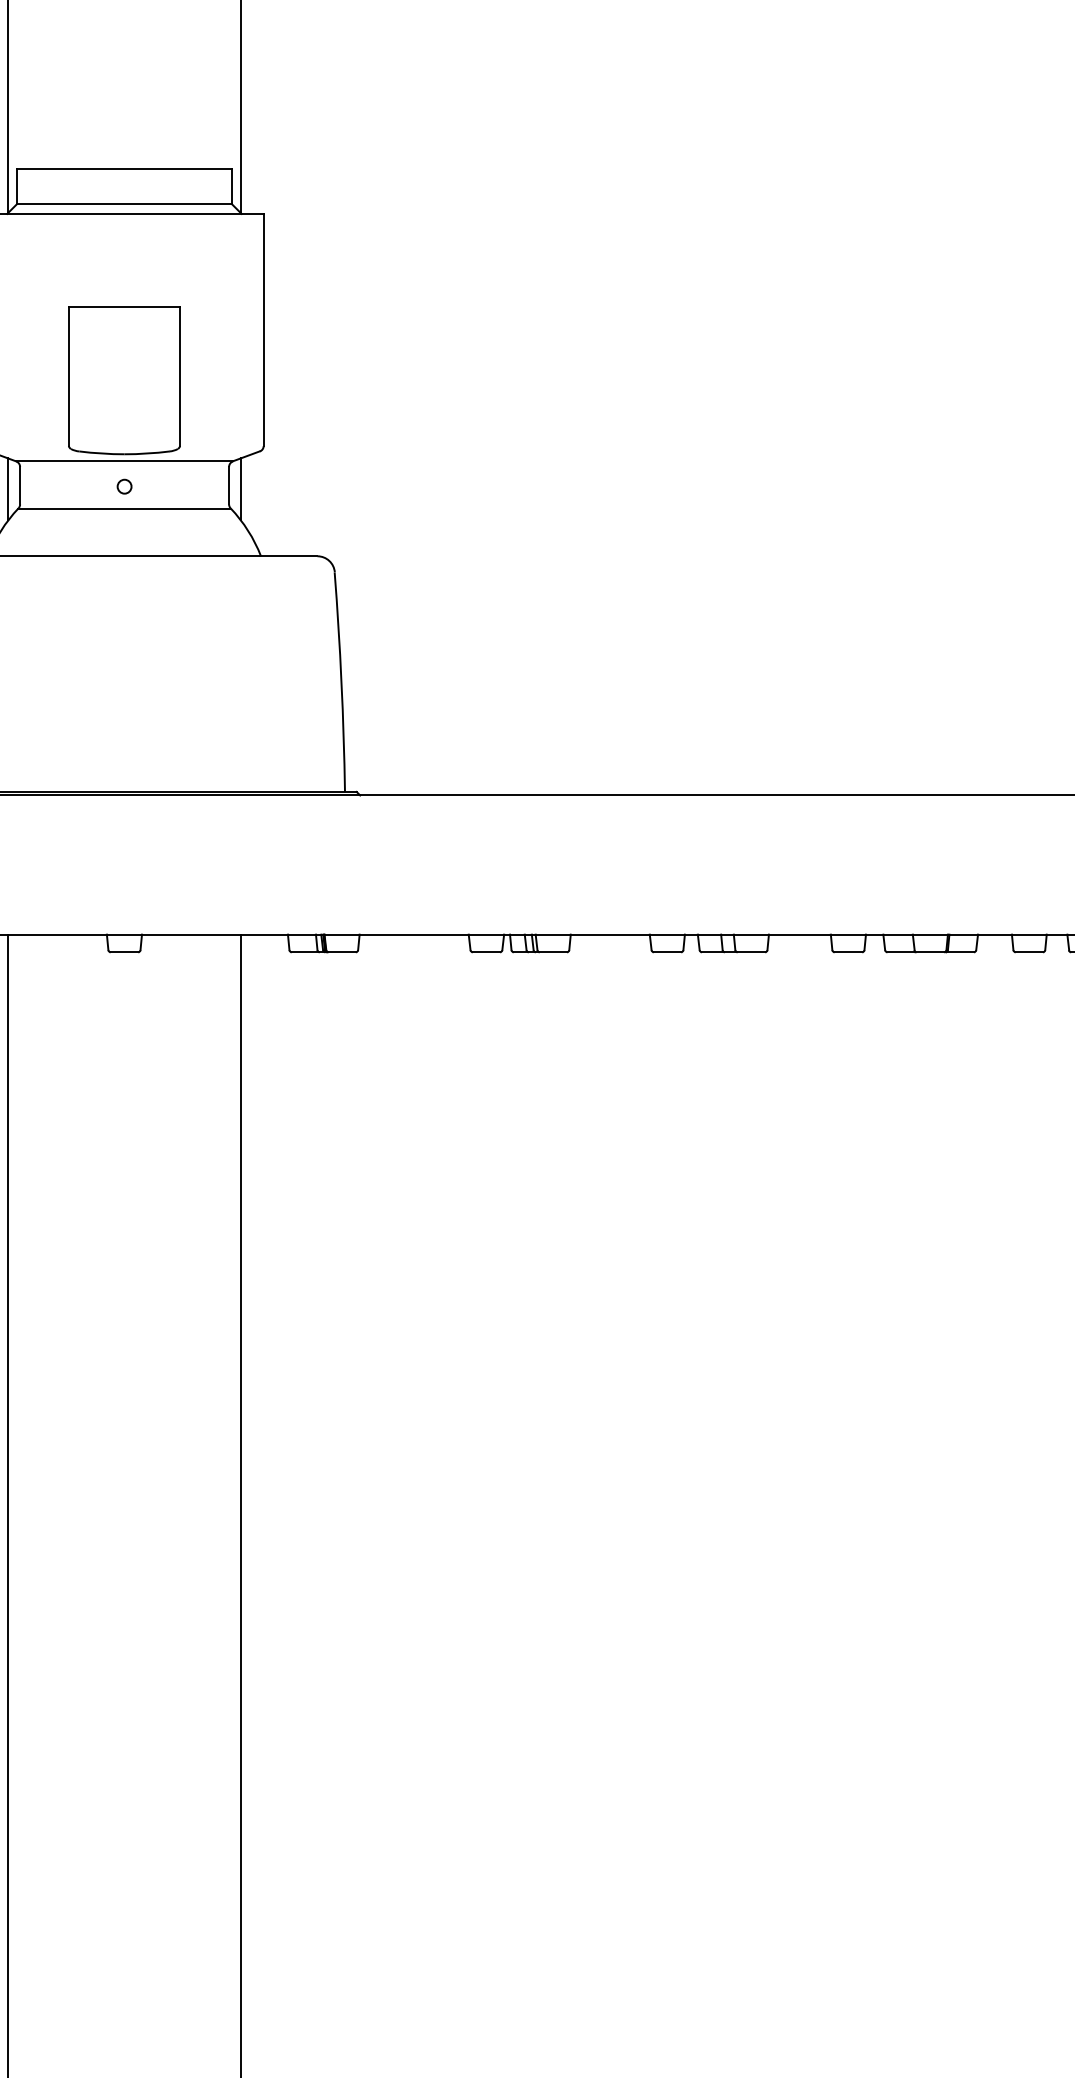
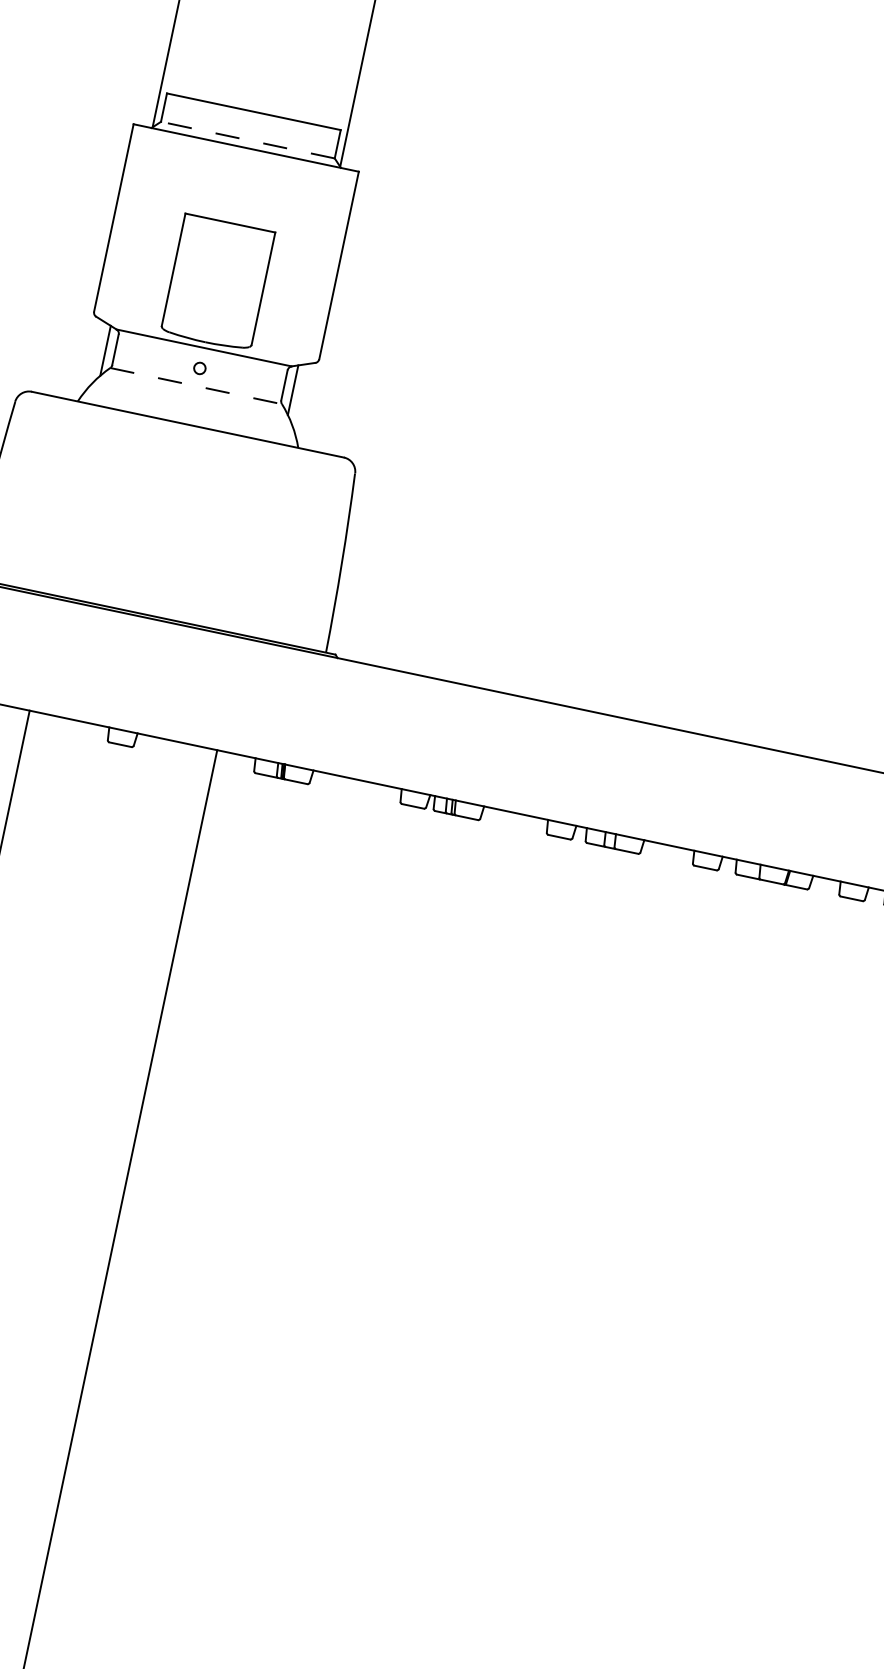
line: (123, 204) -> (247, 140), solid -> dashed
line: (124, 508) -> (196, 386), solid -> dashed

